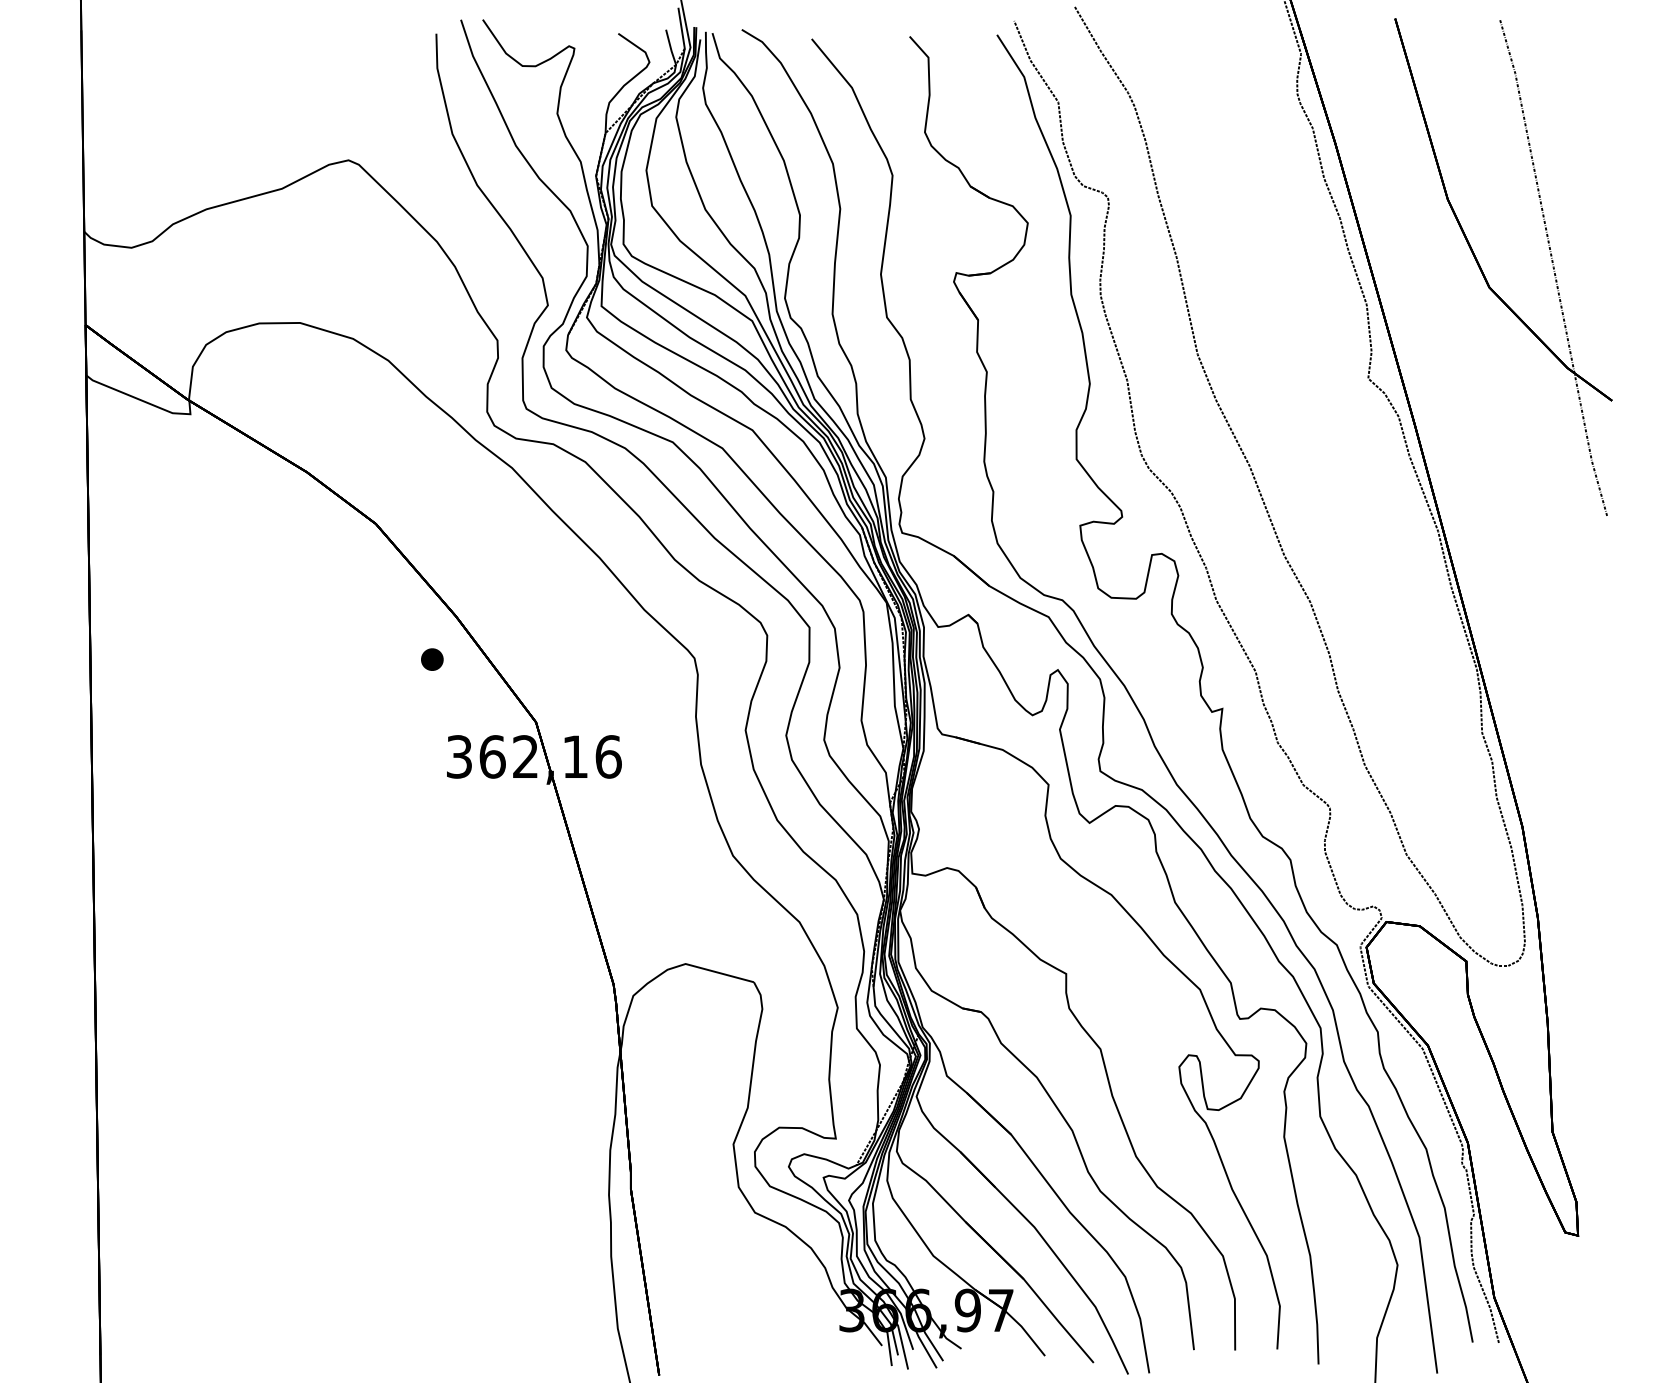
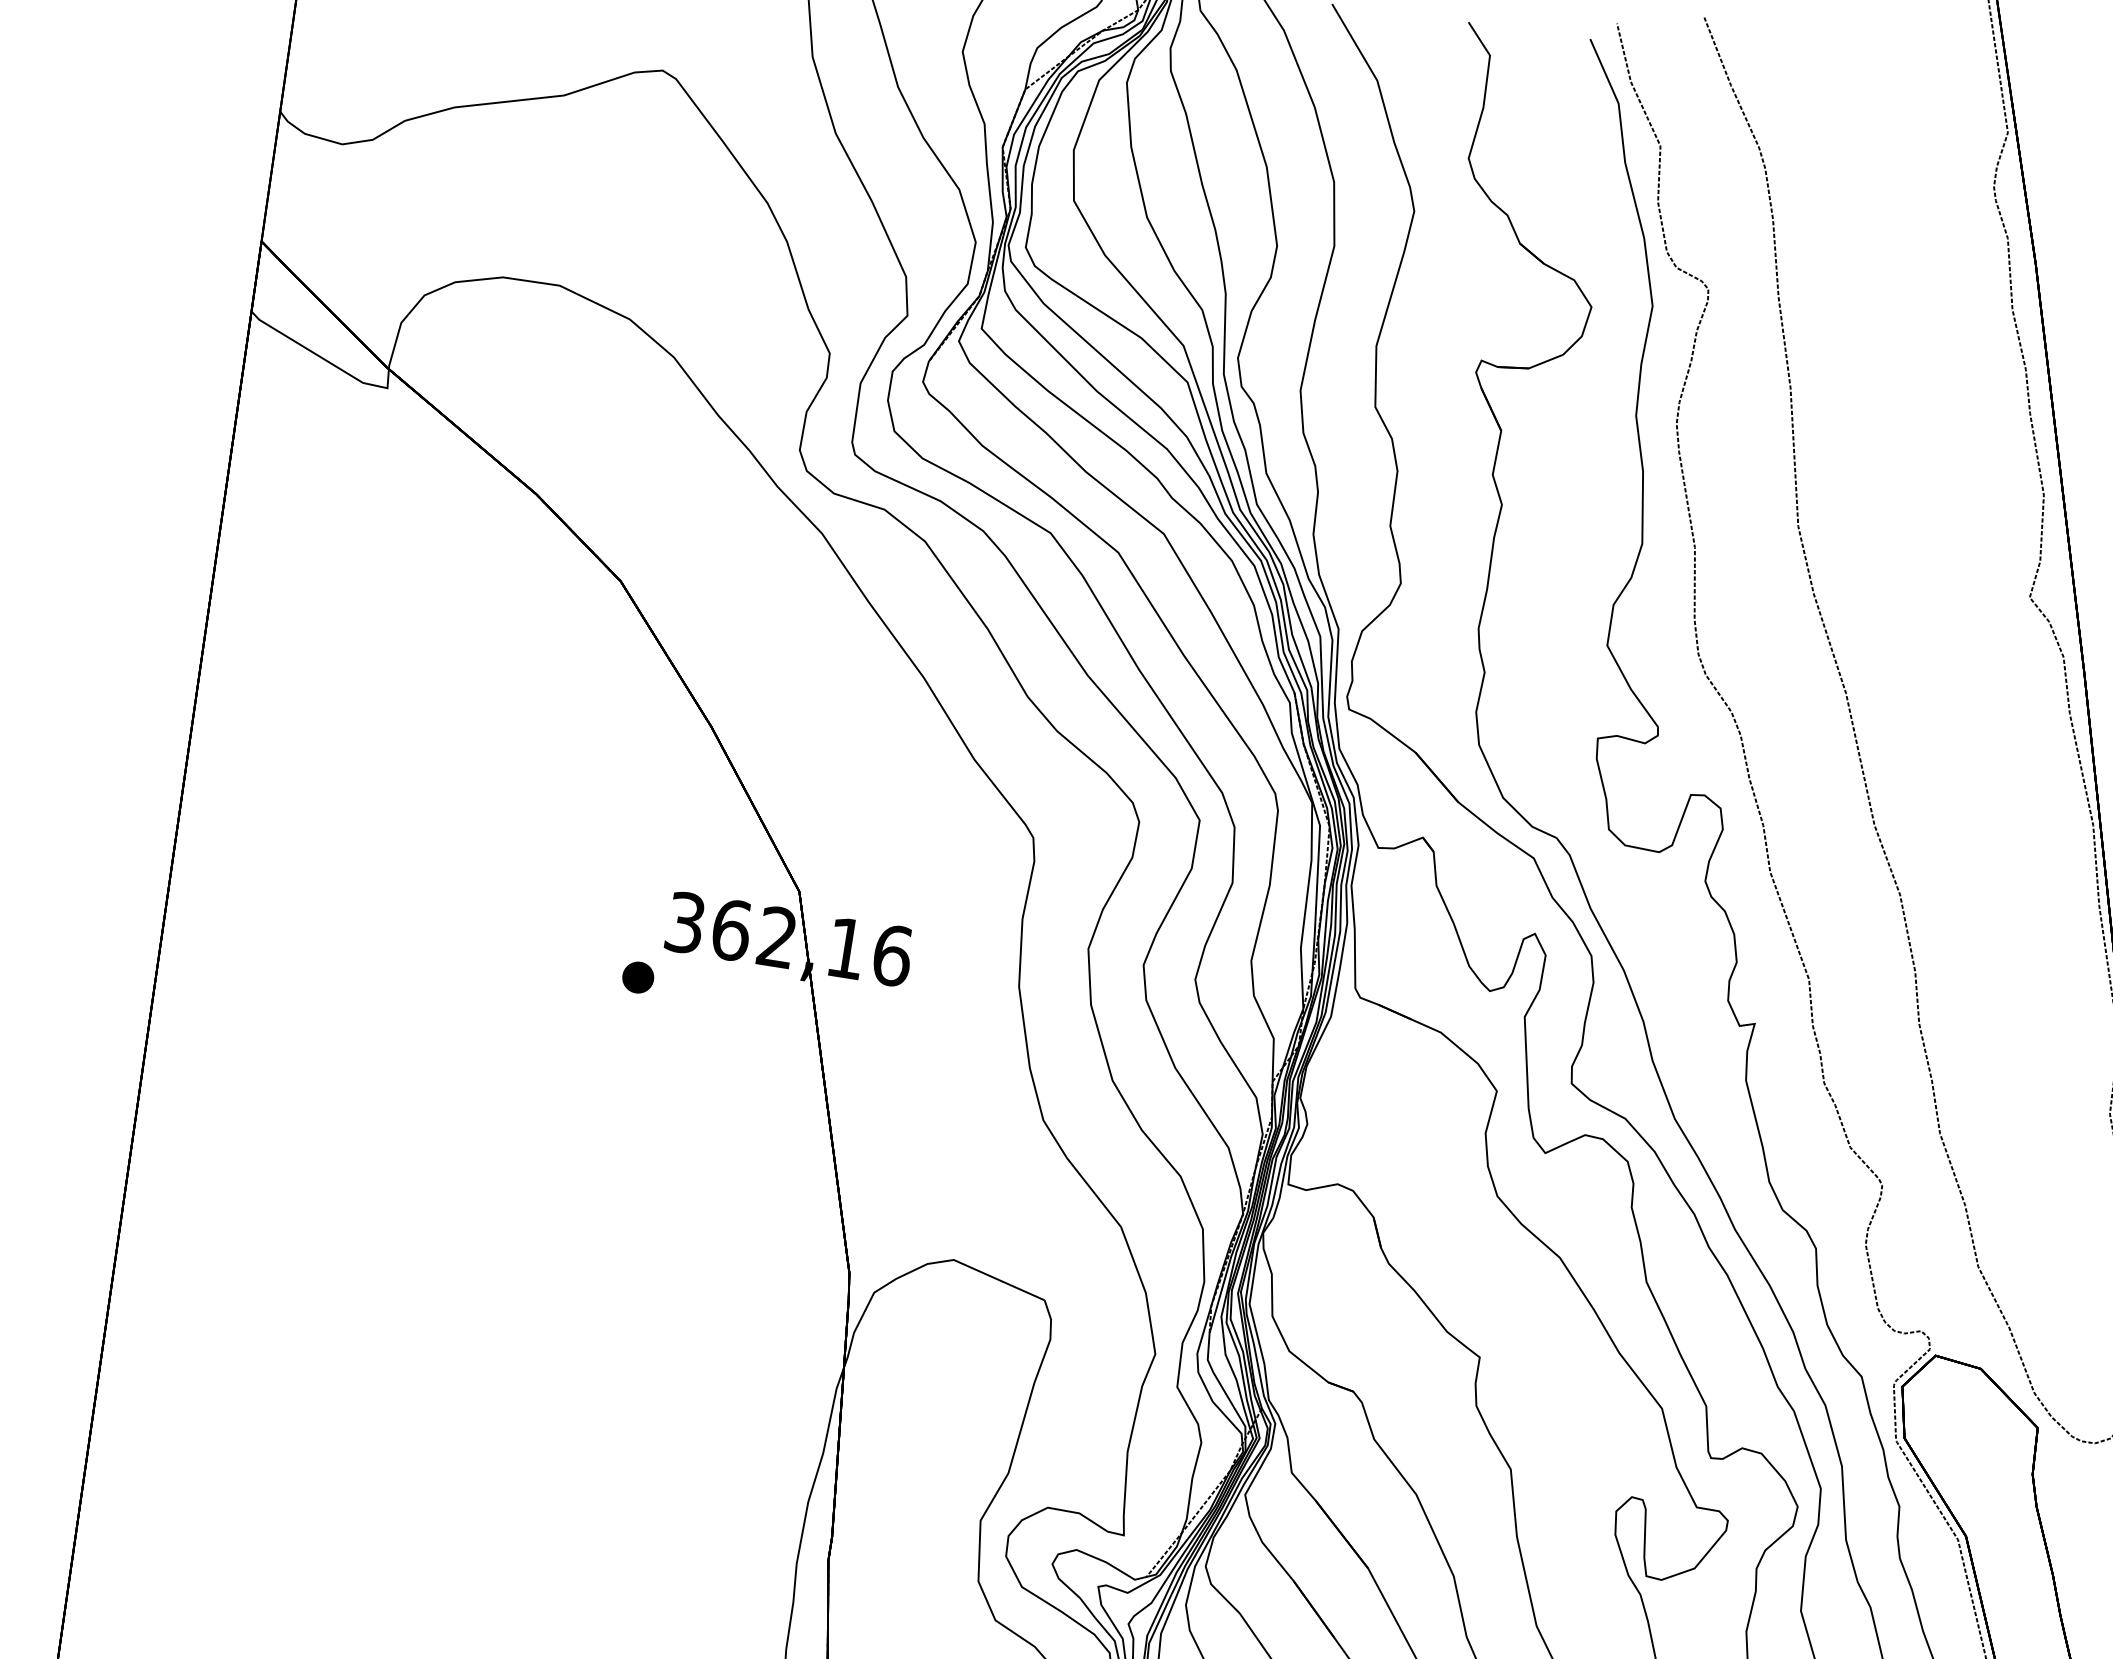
part: (432, 659) -> (638, 977), moved

